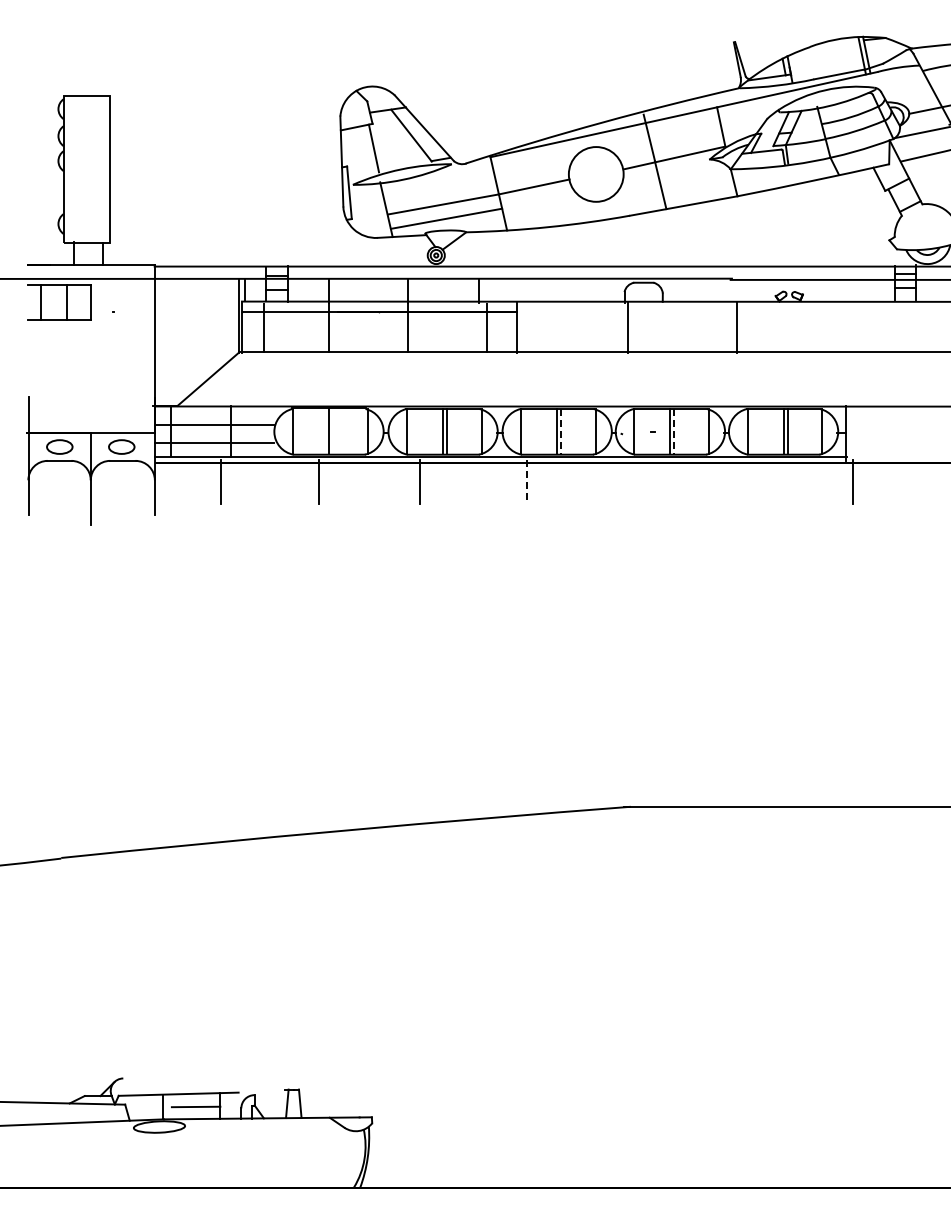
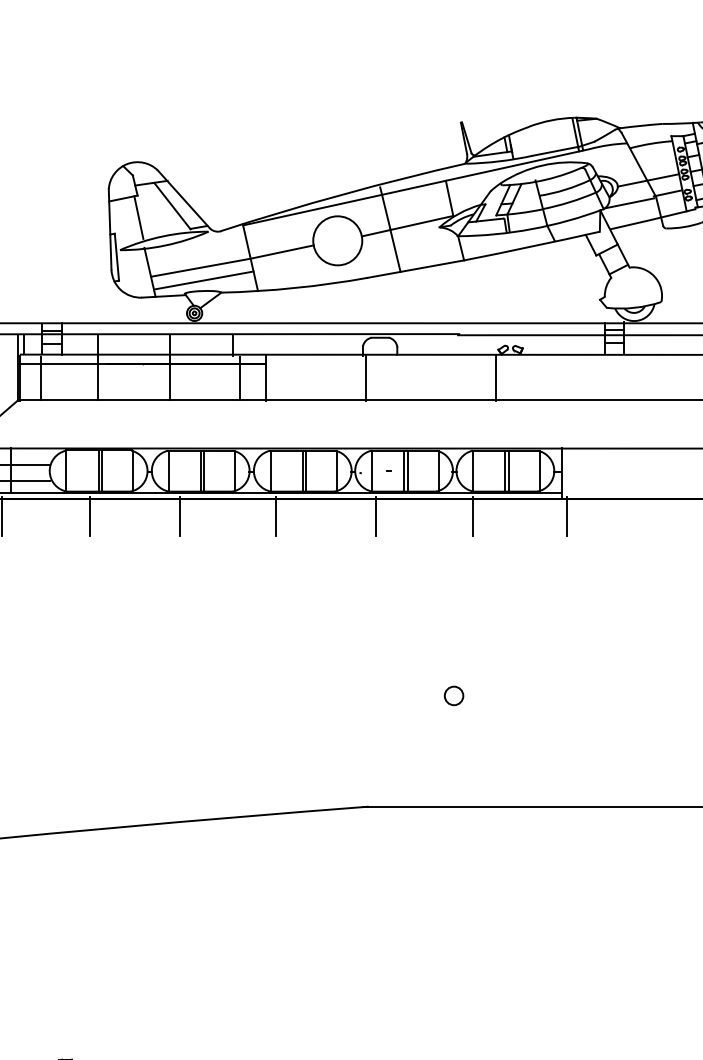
line: (737, 327) -> (496, 377), moved
line: (333, 431) -> (102, 470), added
line: (561, 431) -> (306, 470), dashed -> solid
line: (674, 431) -> (407, 470), dashed -> solid
line: (527, 482) -> (276, 516), dashed -> solid
line: (638, 482) -> (375, 516), added
line: (746, 482) -> (472, 516), added
circle: (726, 682) -> (454, 695), added

